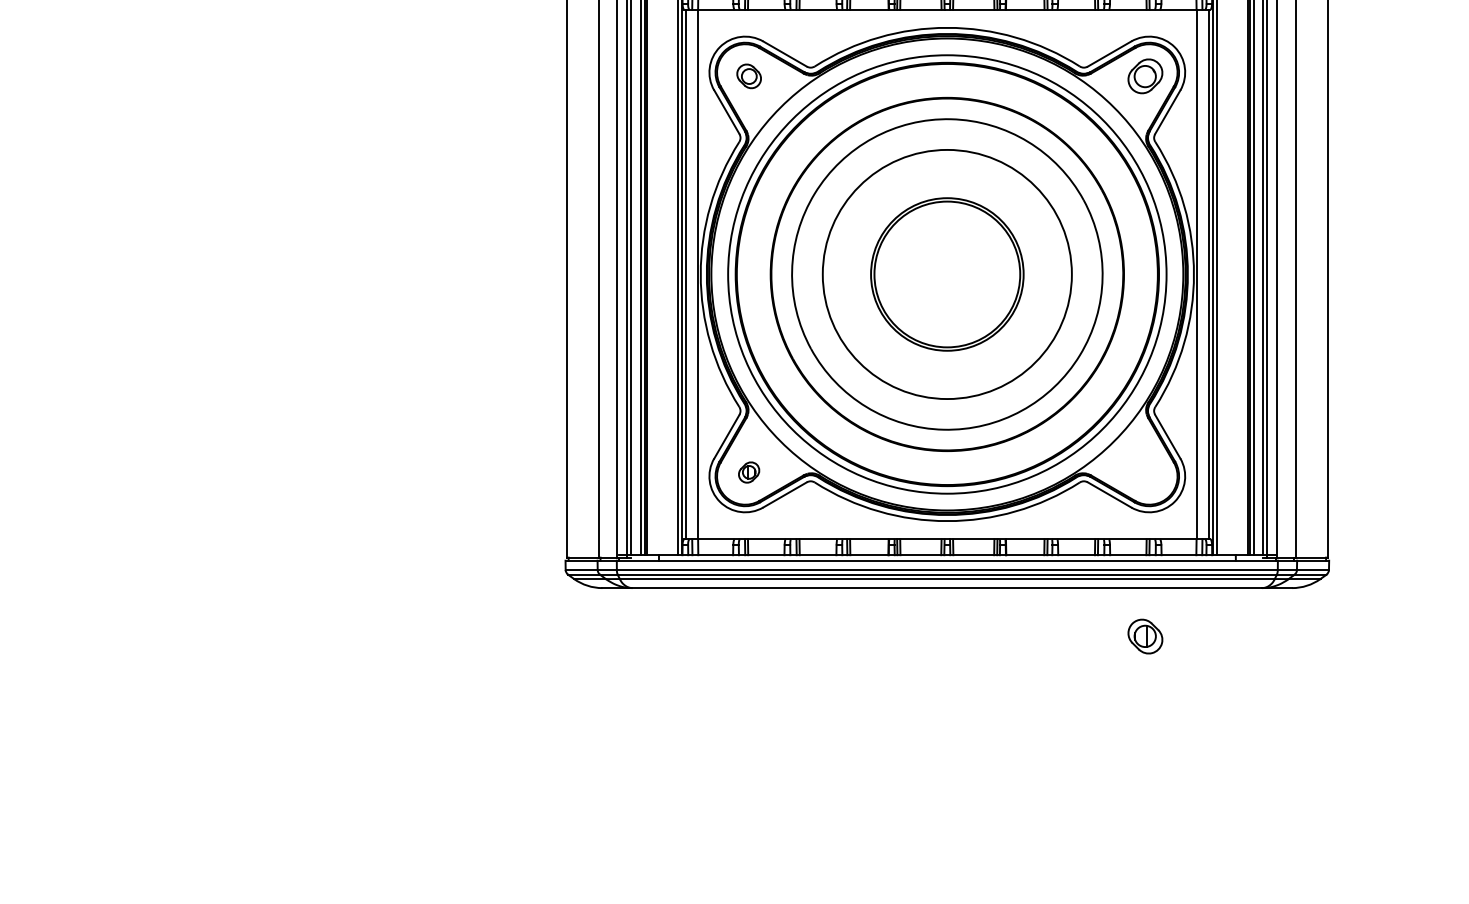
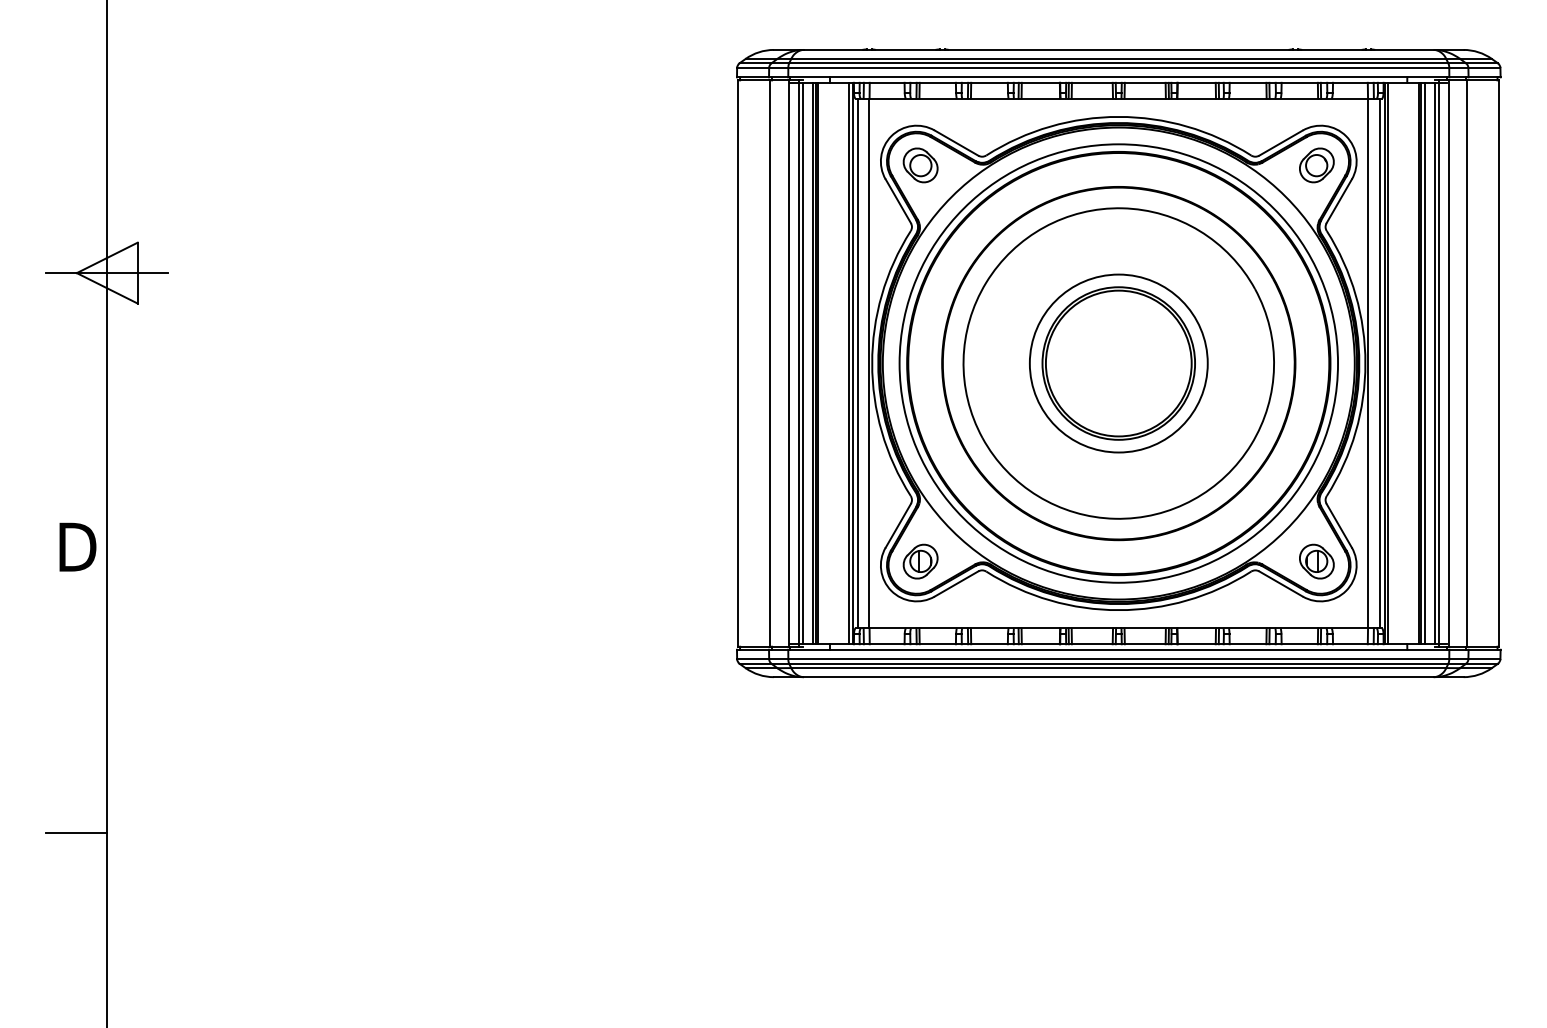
part: (749, 76) -> (920, 165), size x1.43
circle: (947, 274) -> (1118, 363), size x0.71
part: (749, 472) -> (920, 561), size x1.67
part: (1145, 636) -> (1316, 561), moved

